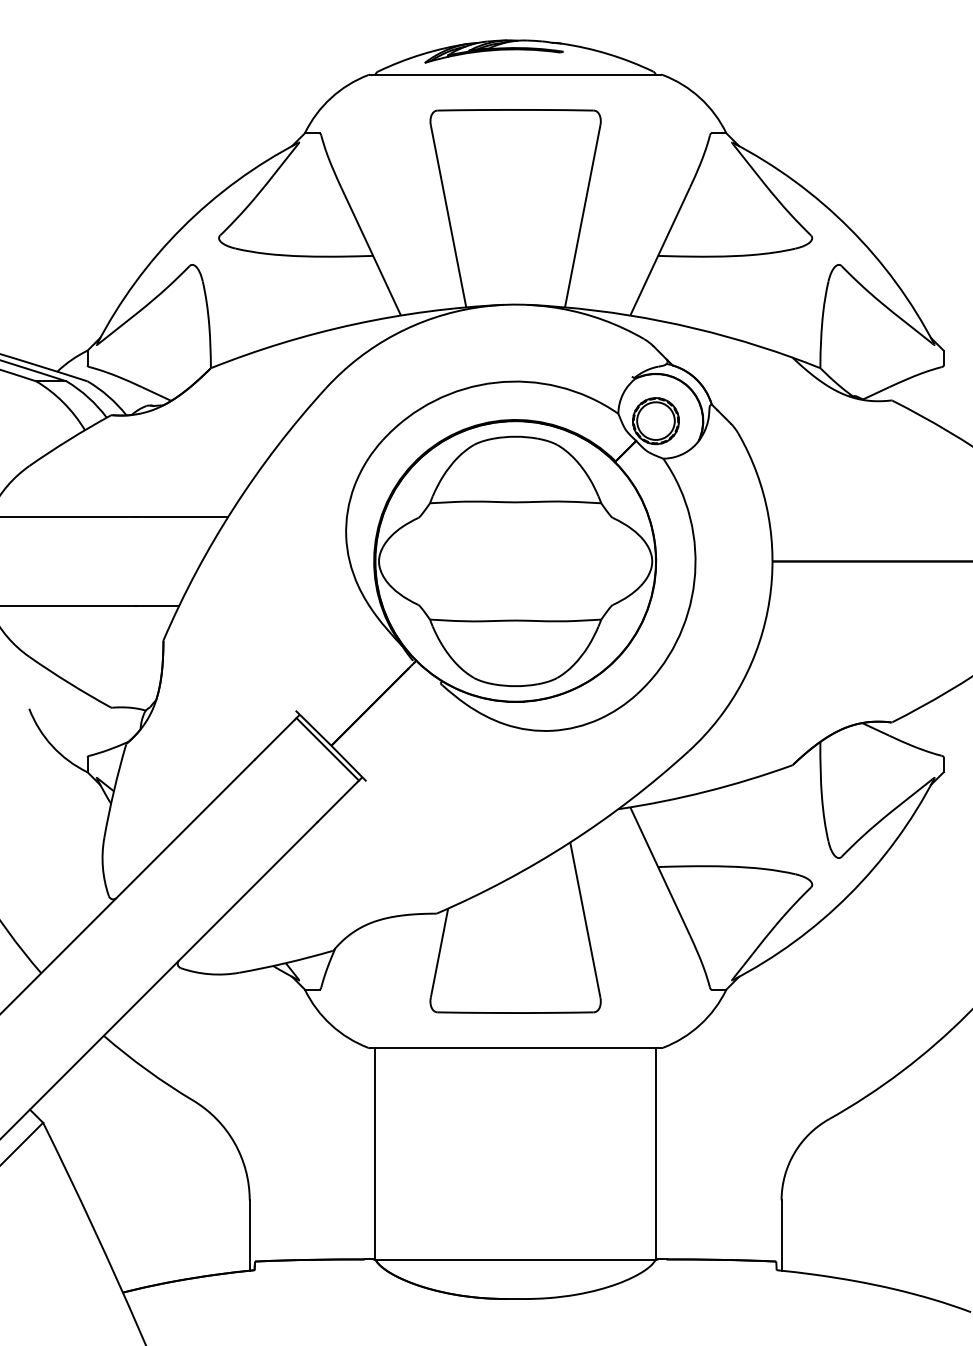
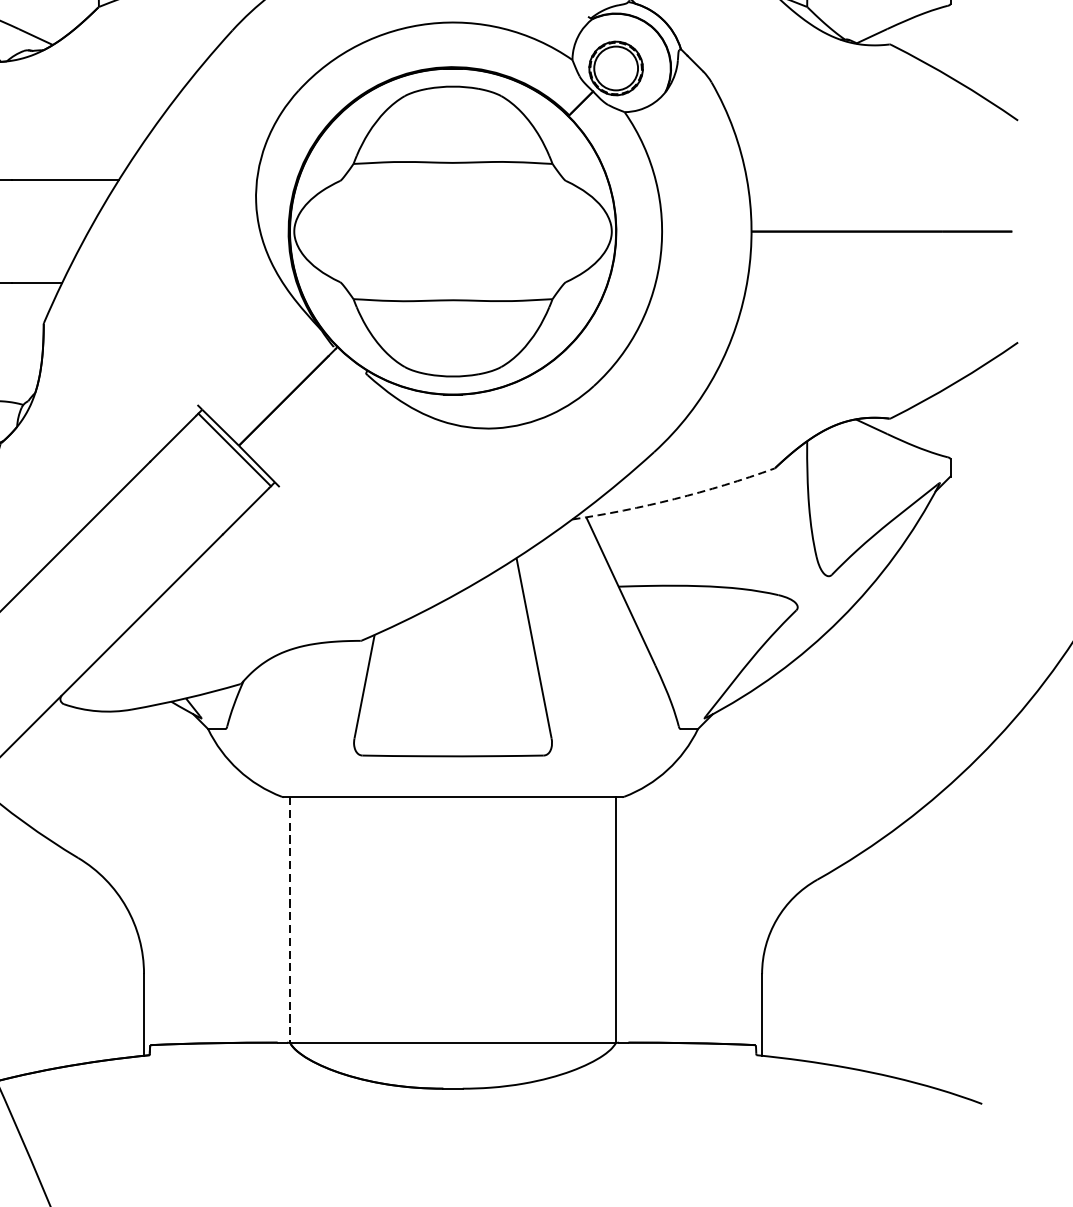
arc: (706, 791) -> (674, 498), solid -> dashed
line: (375, 1153) -> (290, 919), solid -> dashed

